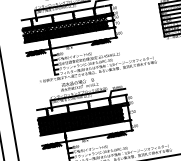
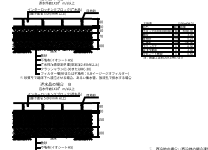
hatch: (67, 40) -> (52, 44), added
hatch: (83, 133) -> (52, 131), added

